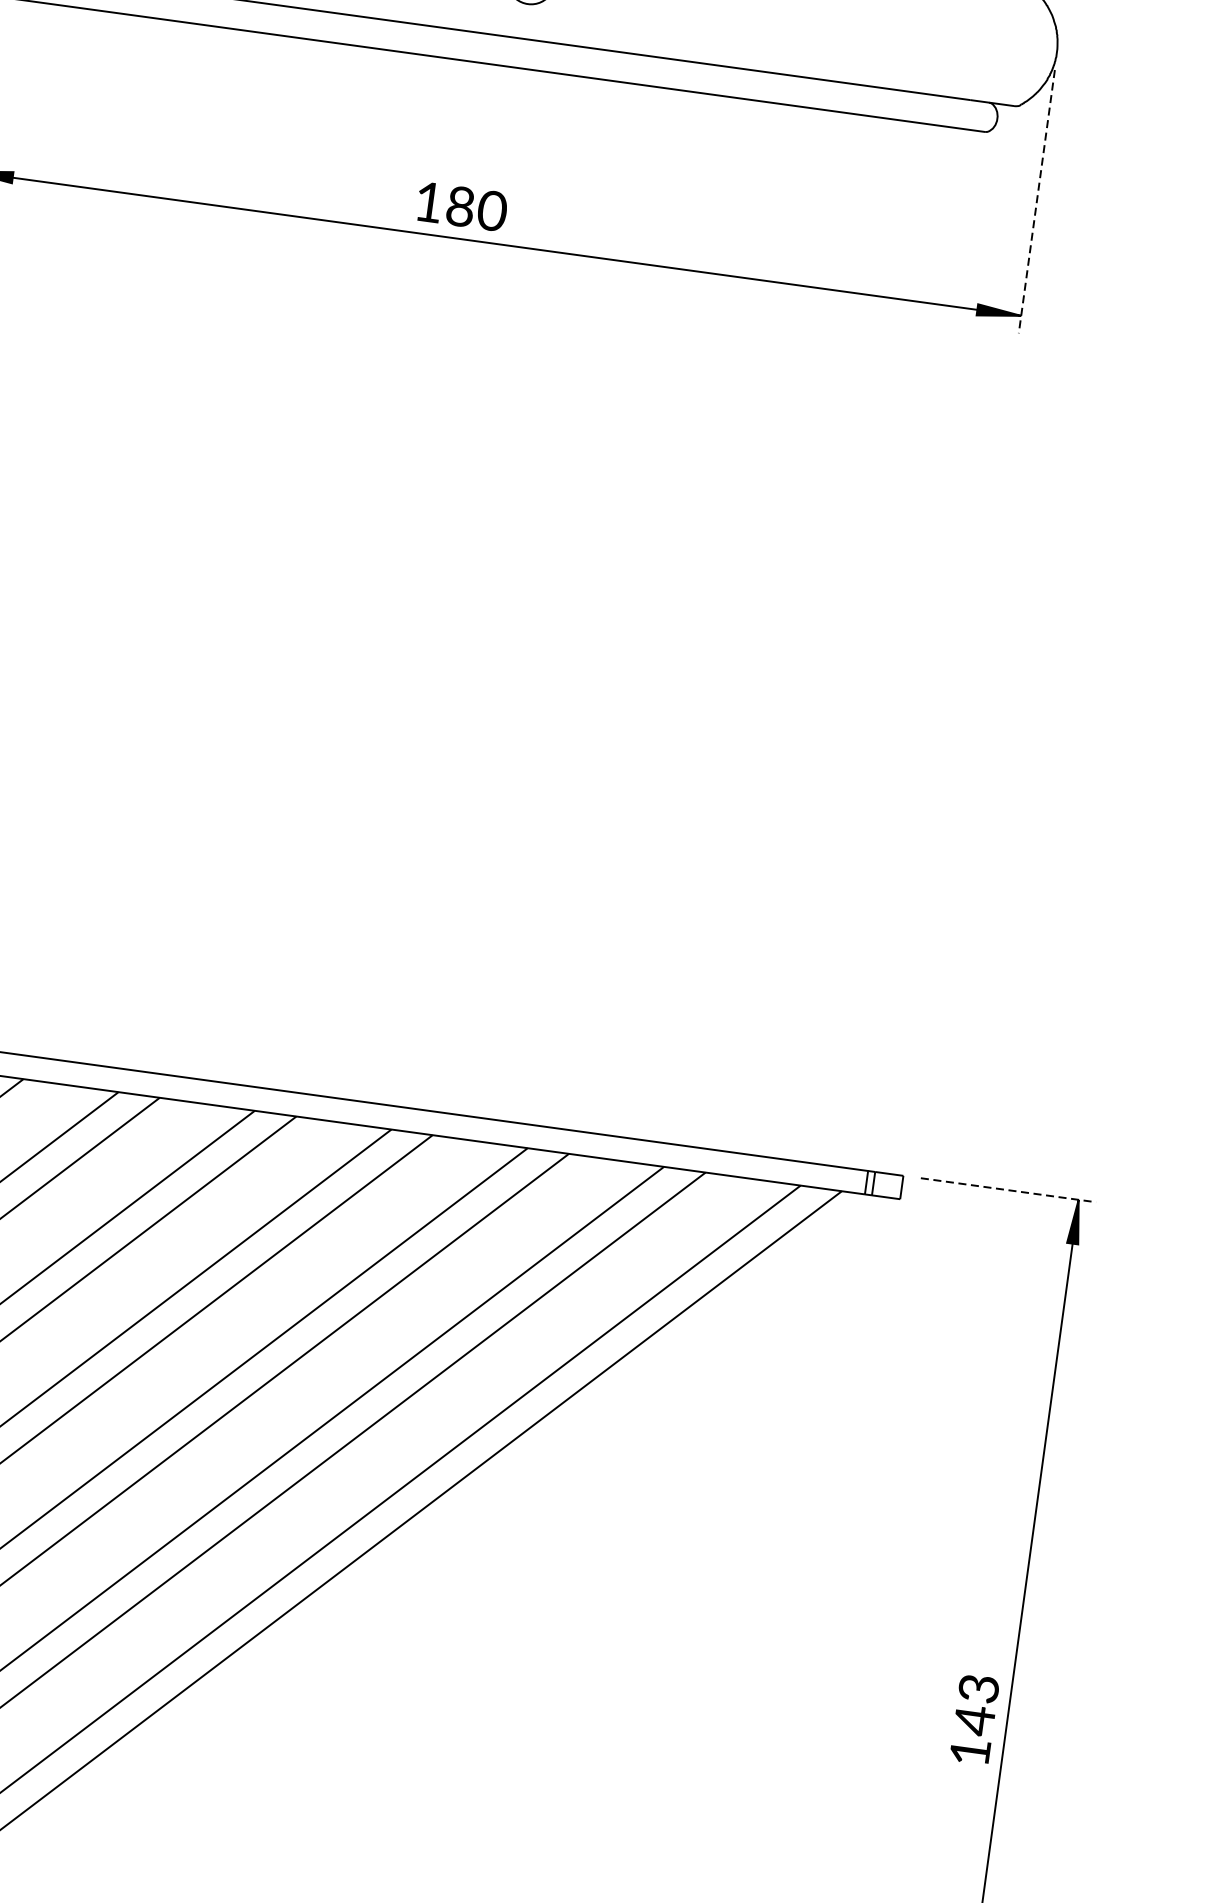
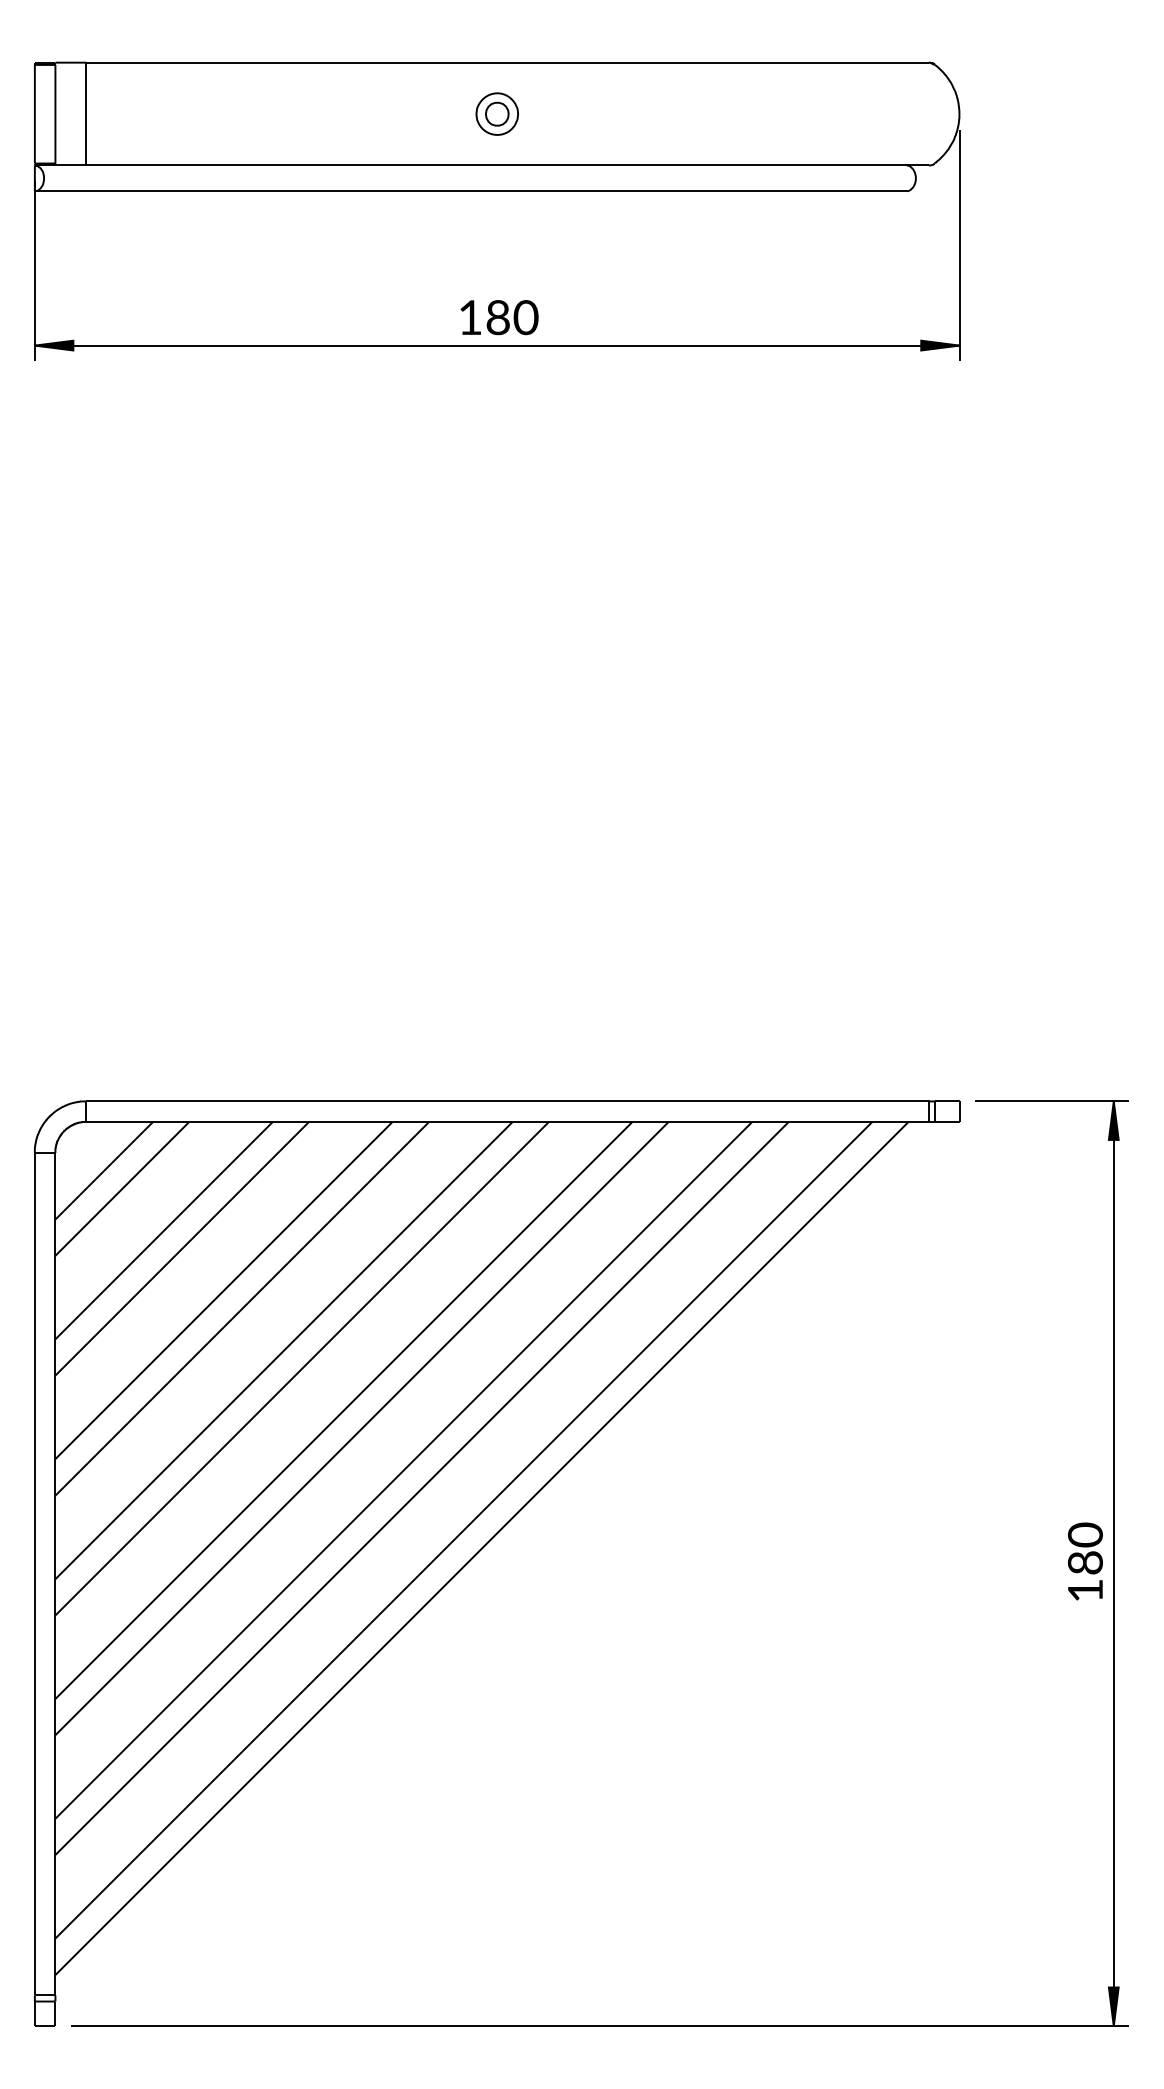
line: (1036, 201) -> (959, 245), dashed -> solid
text: (462, 206) -> (499, 317), moved
line: (1008, 1190) -> (1052, 1101), dashed -> solid
text: (976, 1705) -> (1085, 1549), 143 -> 180

